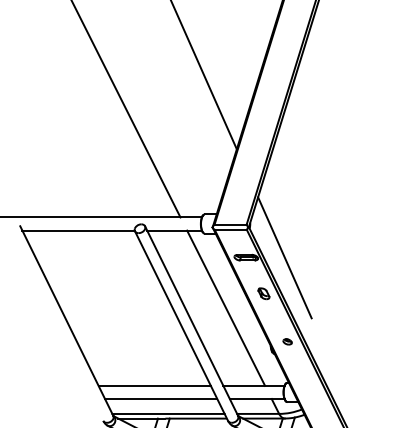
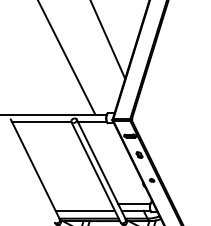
line: (284, 258) -> (150, 136), removed
line: (226, 307) -> (119, 162), removed
line: (154, 385) -> (81, 203), removed

